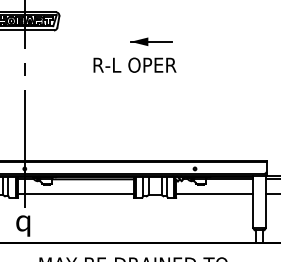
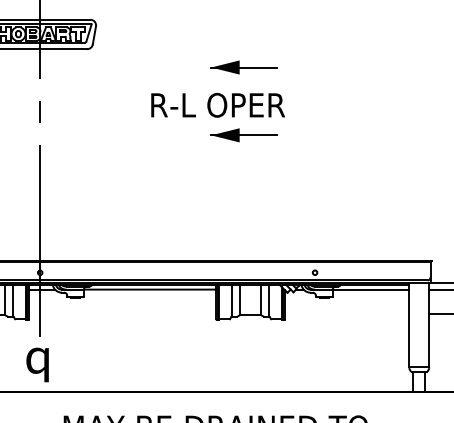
part: (151, 83) -> (244, 134), added
line: (75, 194) -> (122, 314), removed
line: (214, 194) -> (346, 314), removed

